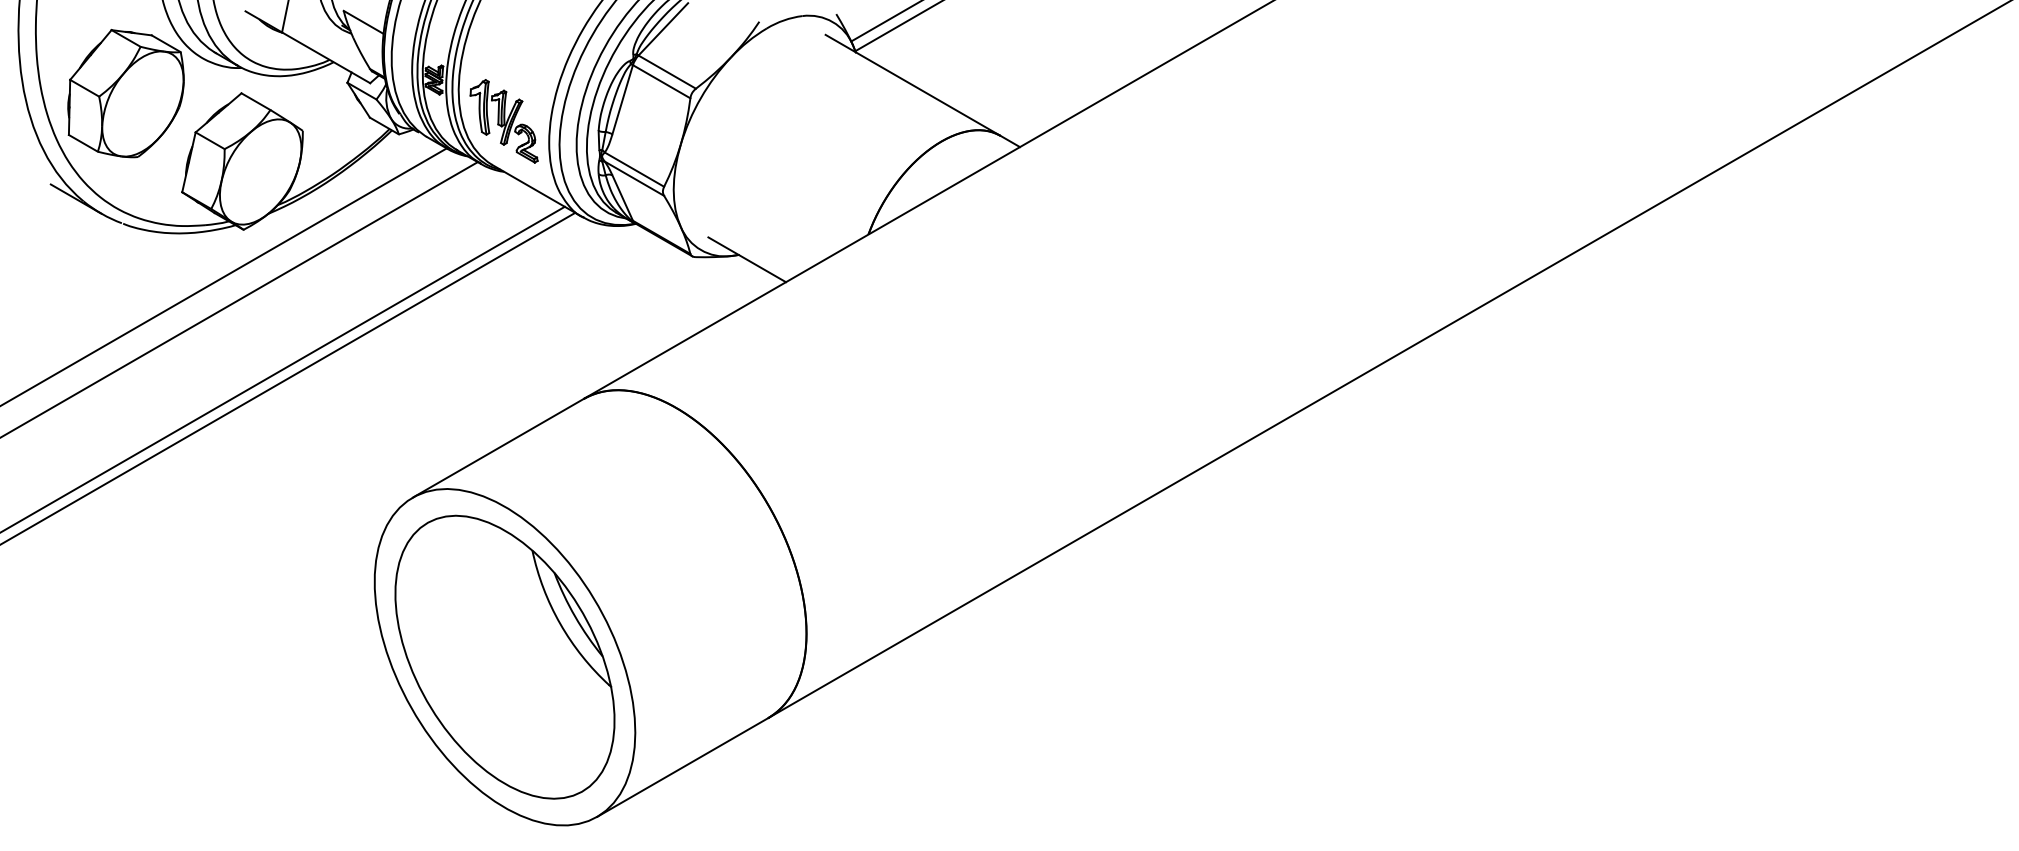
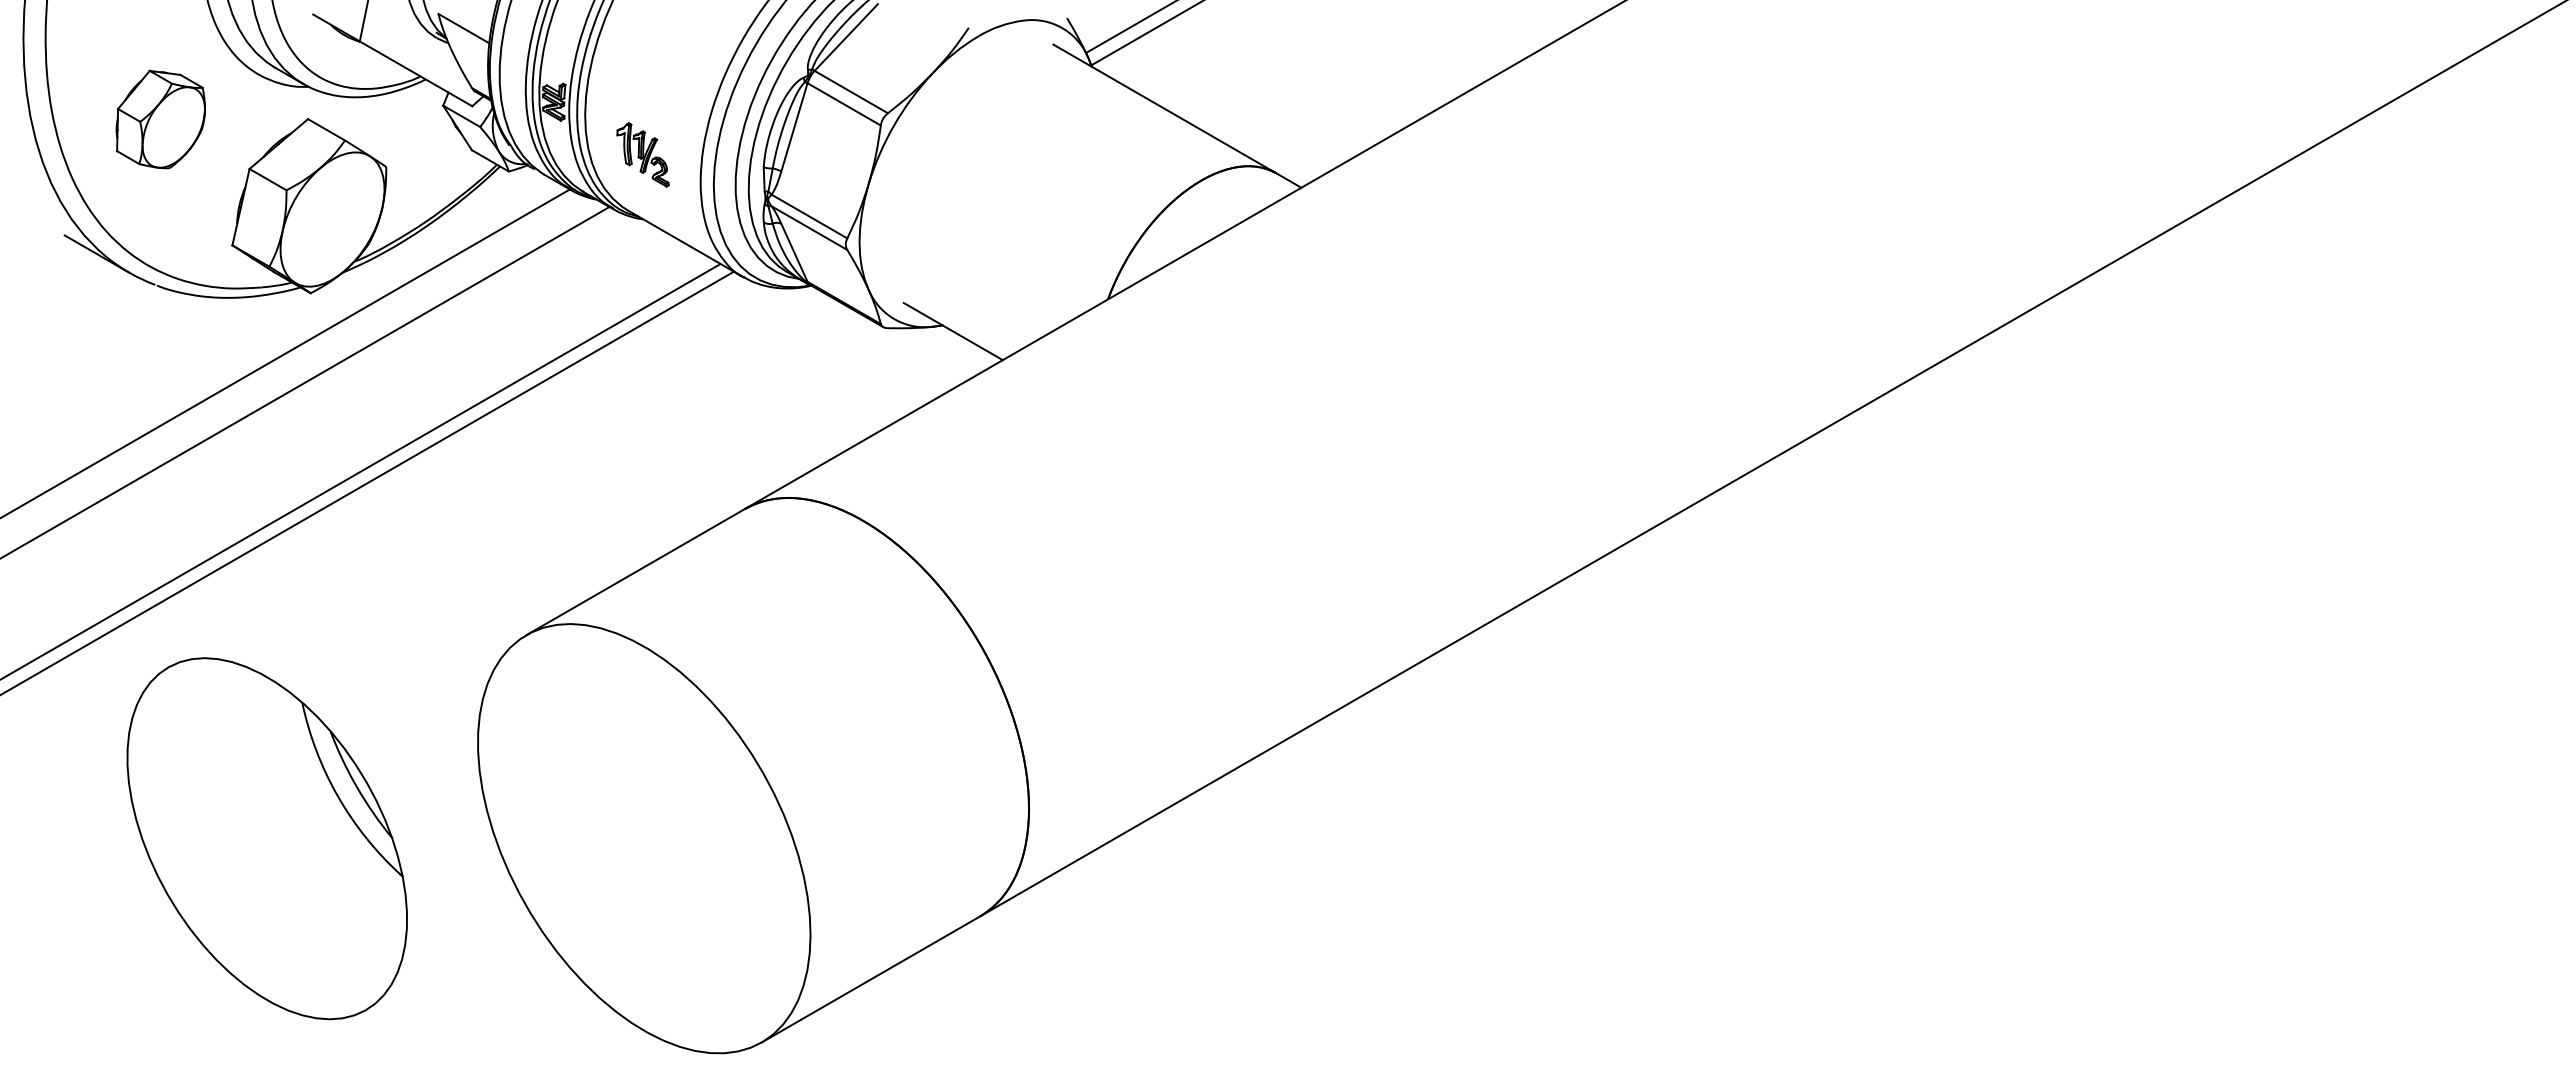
part: (125, 93) -> (160, 119), size x0.6
part: (503, 121) -> (642, 154), size x0.6
part: (504, 657) -> (266, 838), moved

